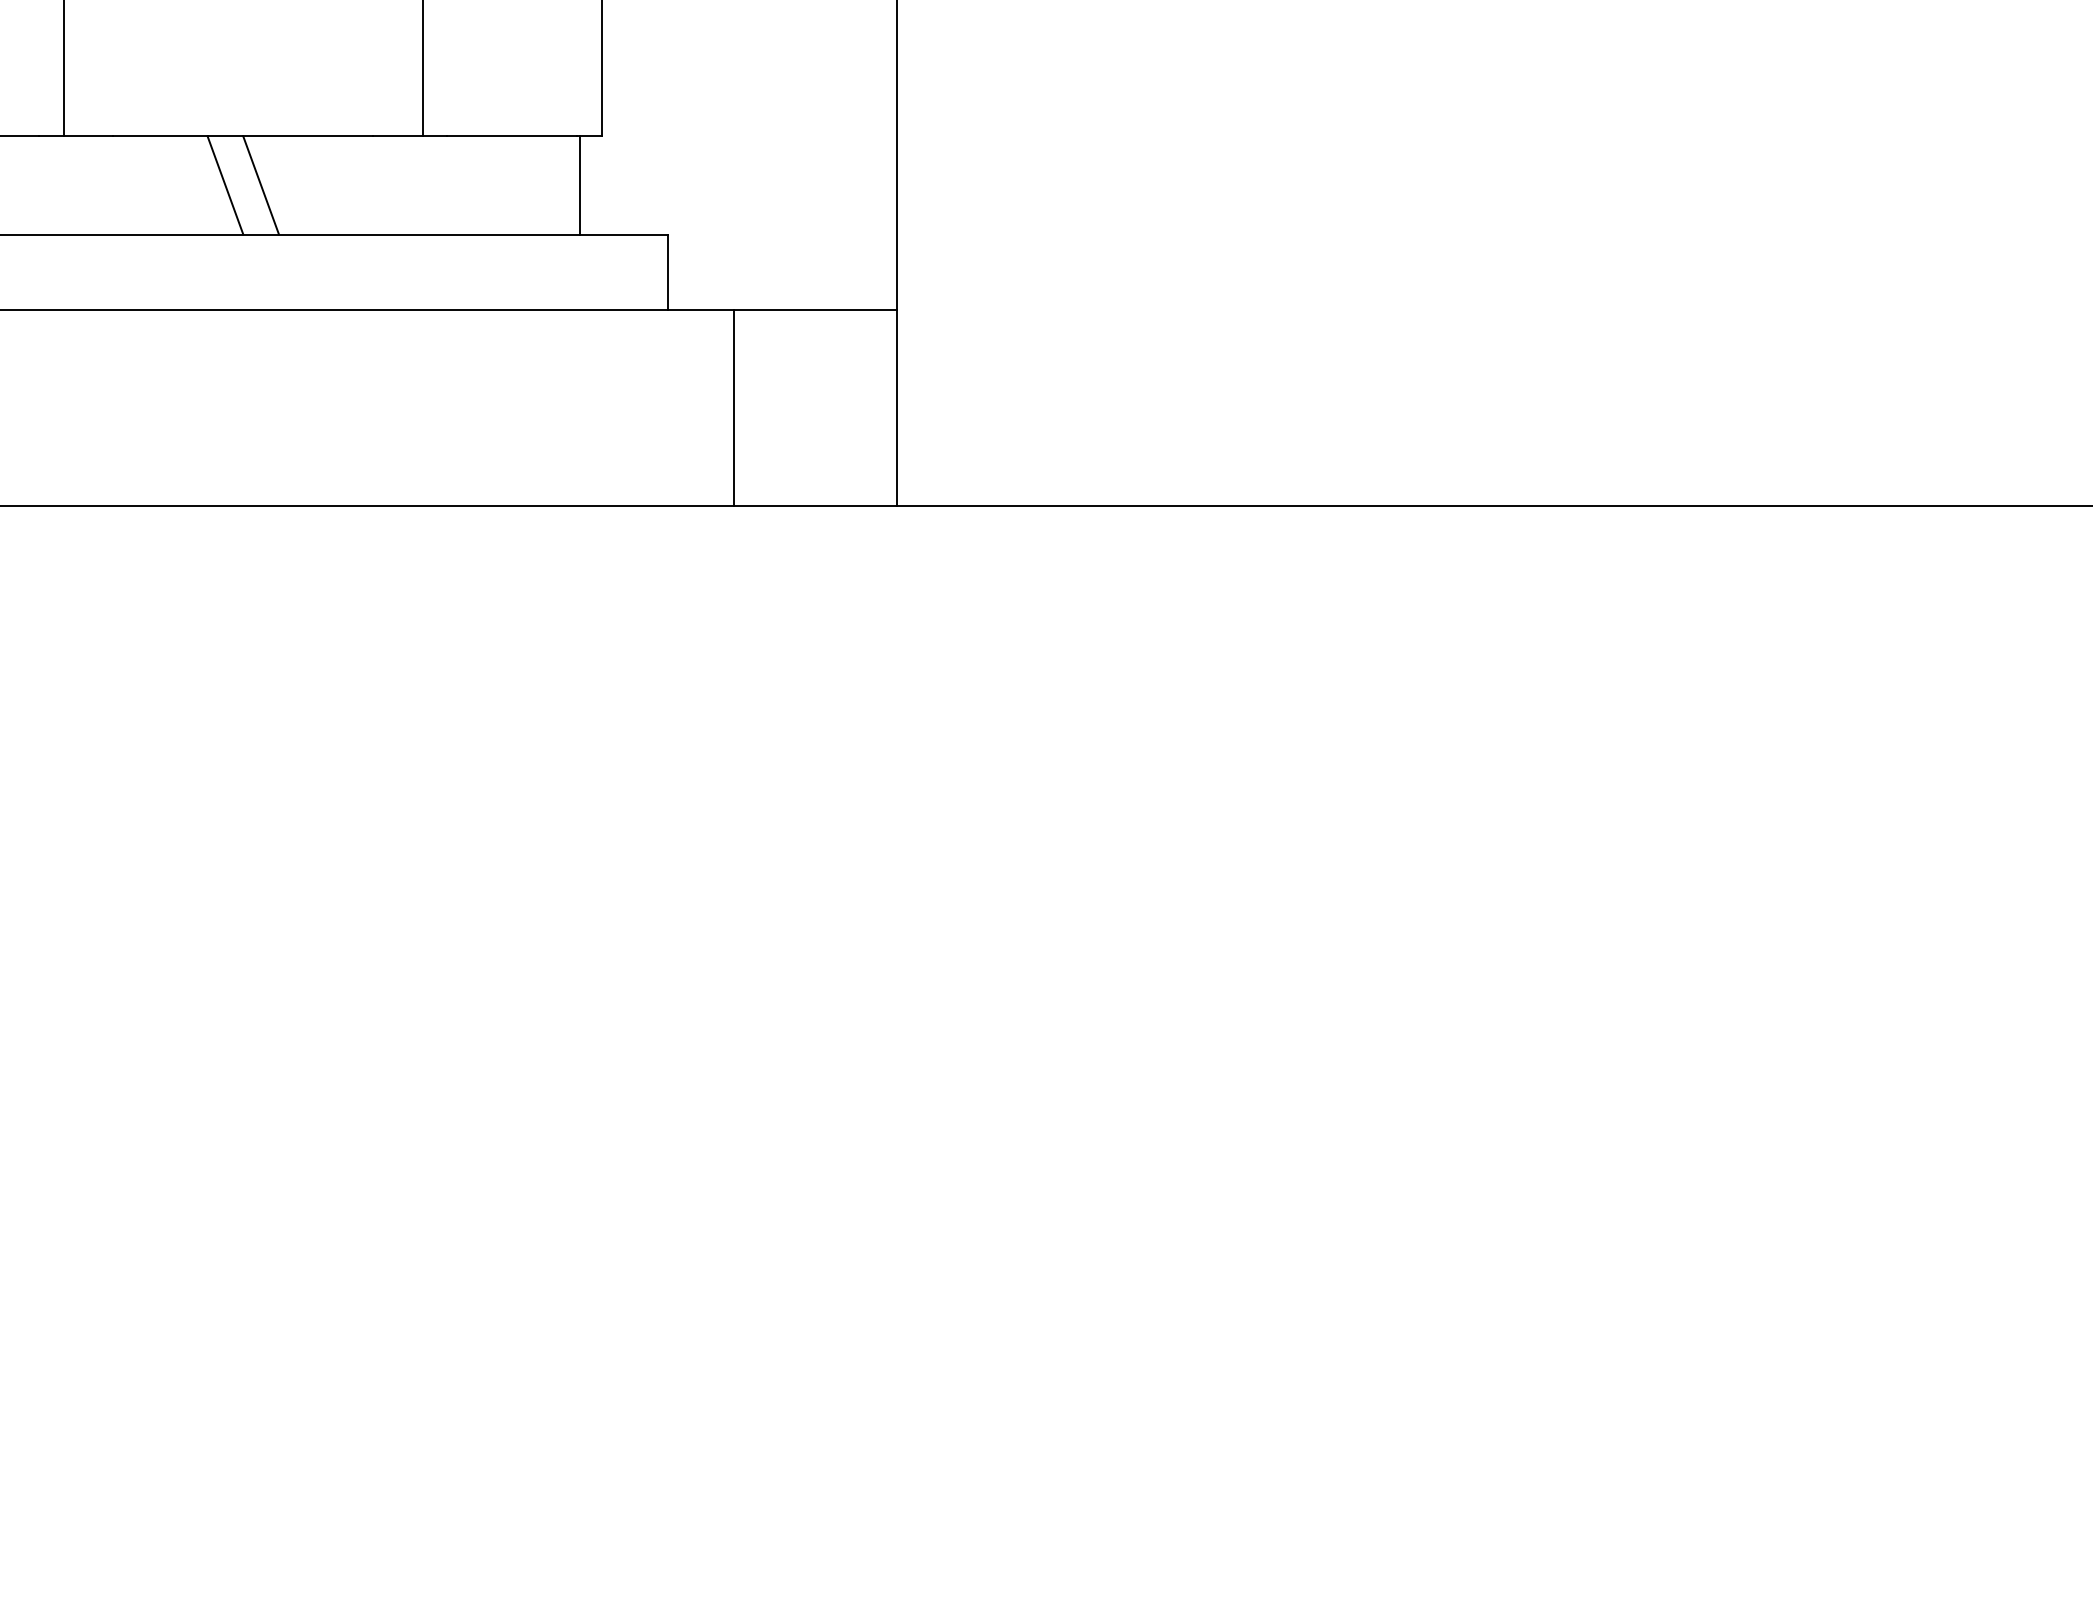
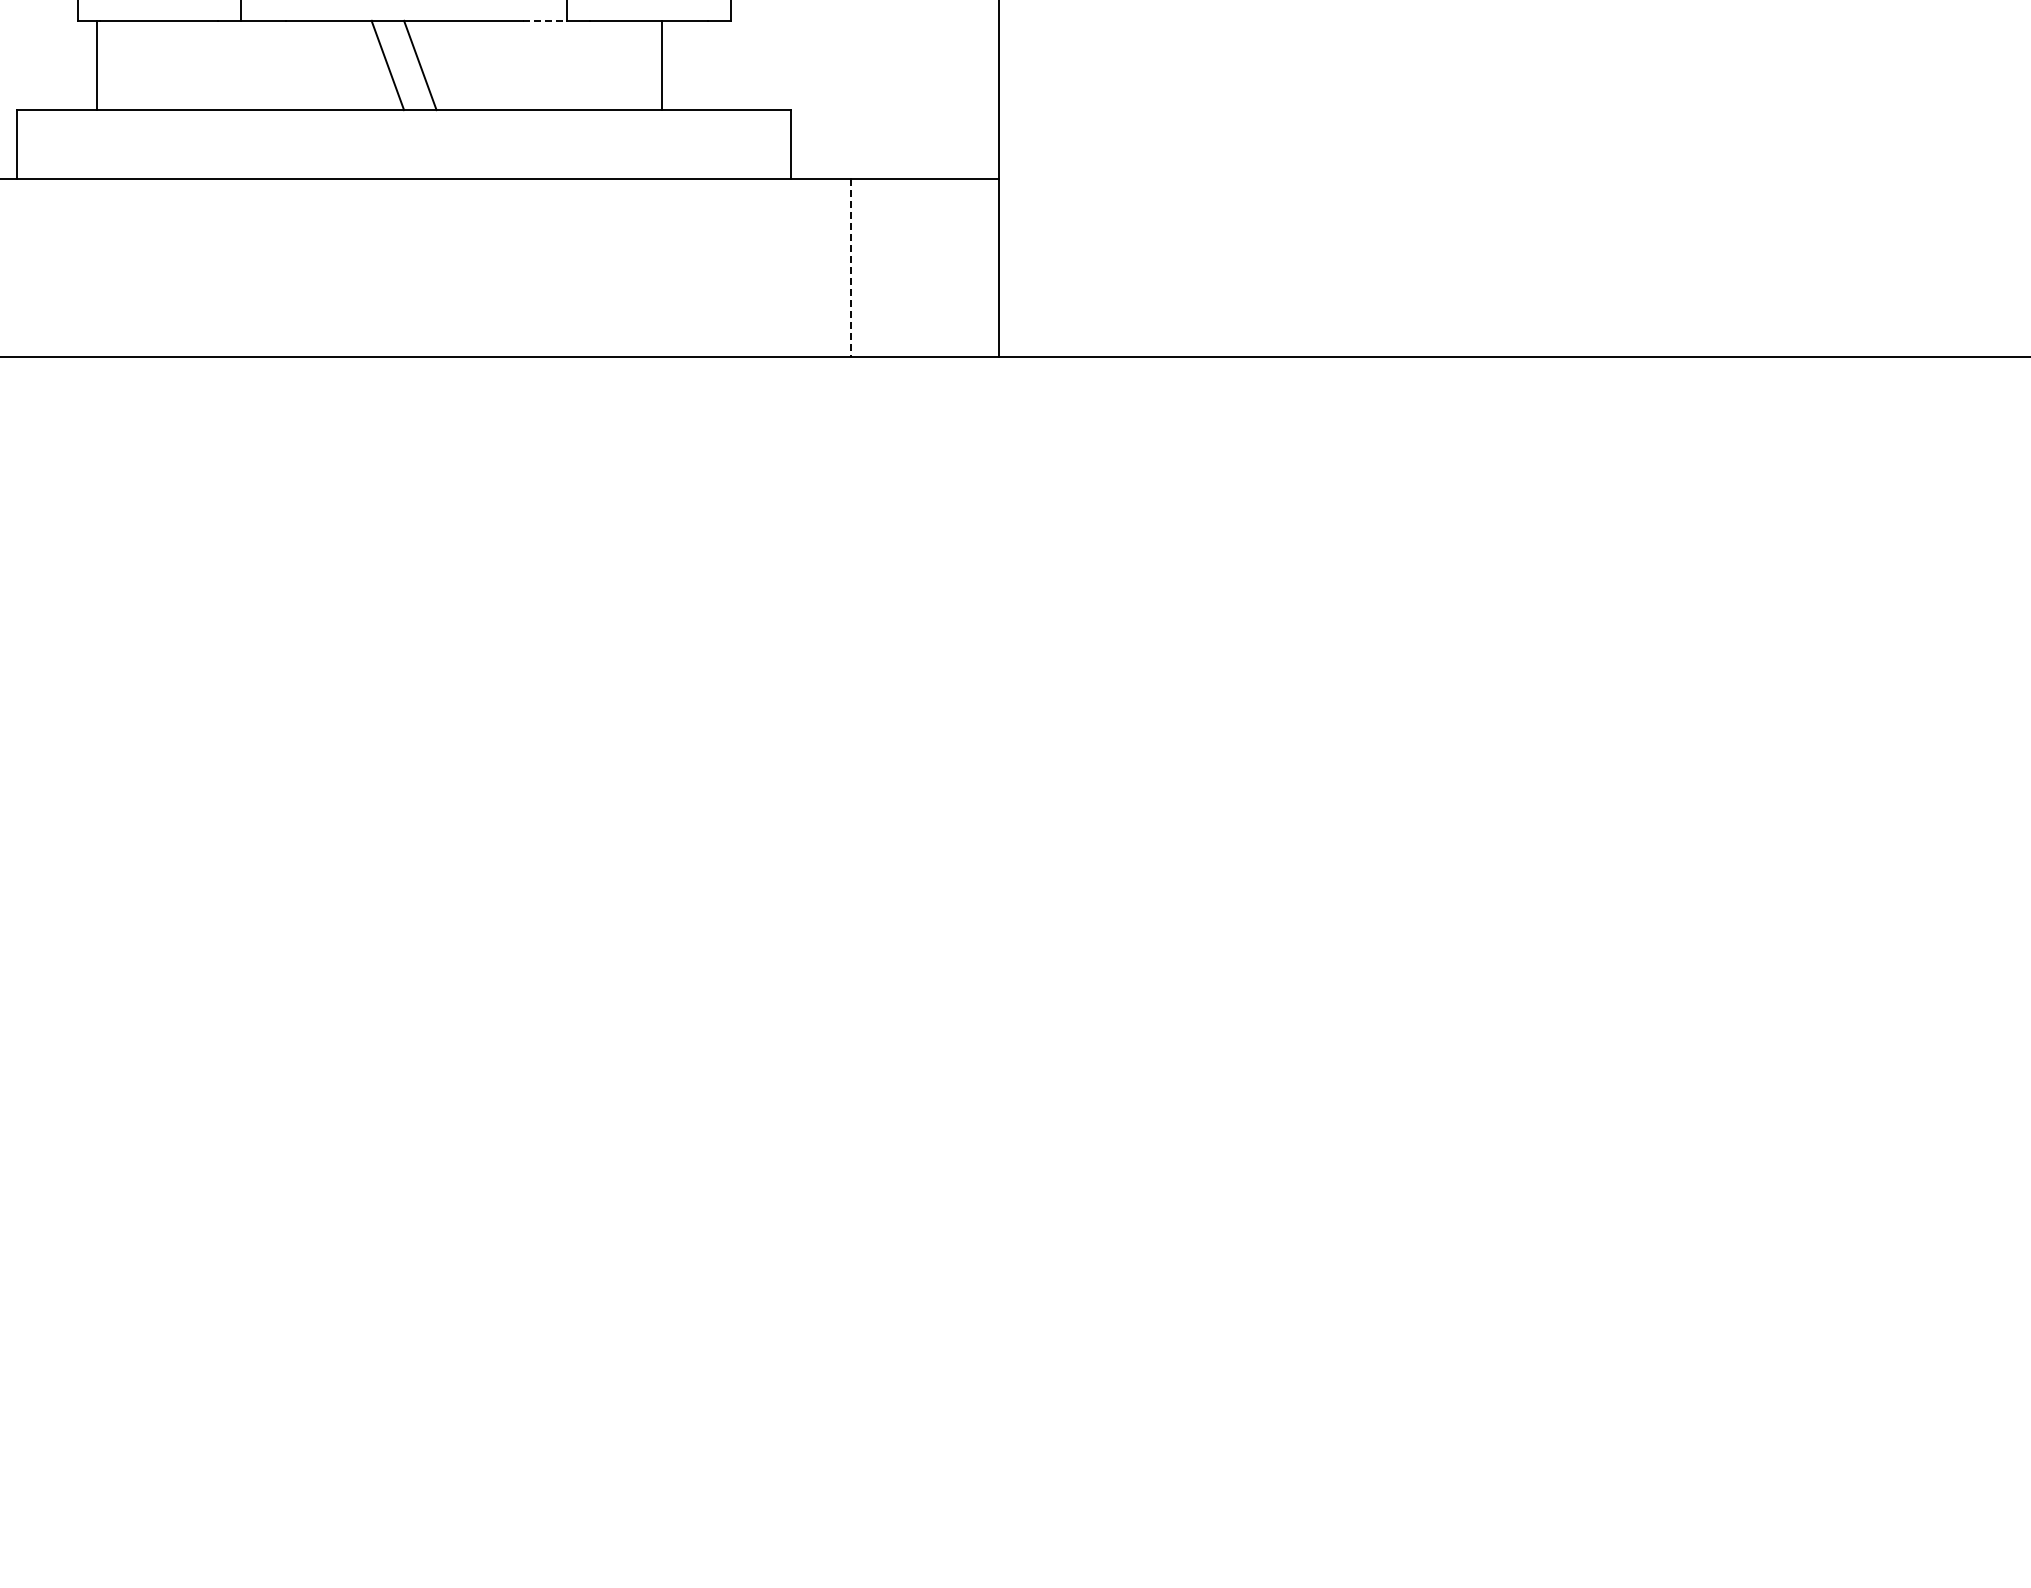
line: (398, 136) -> (545, 20), solid -> dashed
line: (579, 185) -> (661, 65), moved
line: (733, 408) -> (850, 268), solid -> dashed

